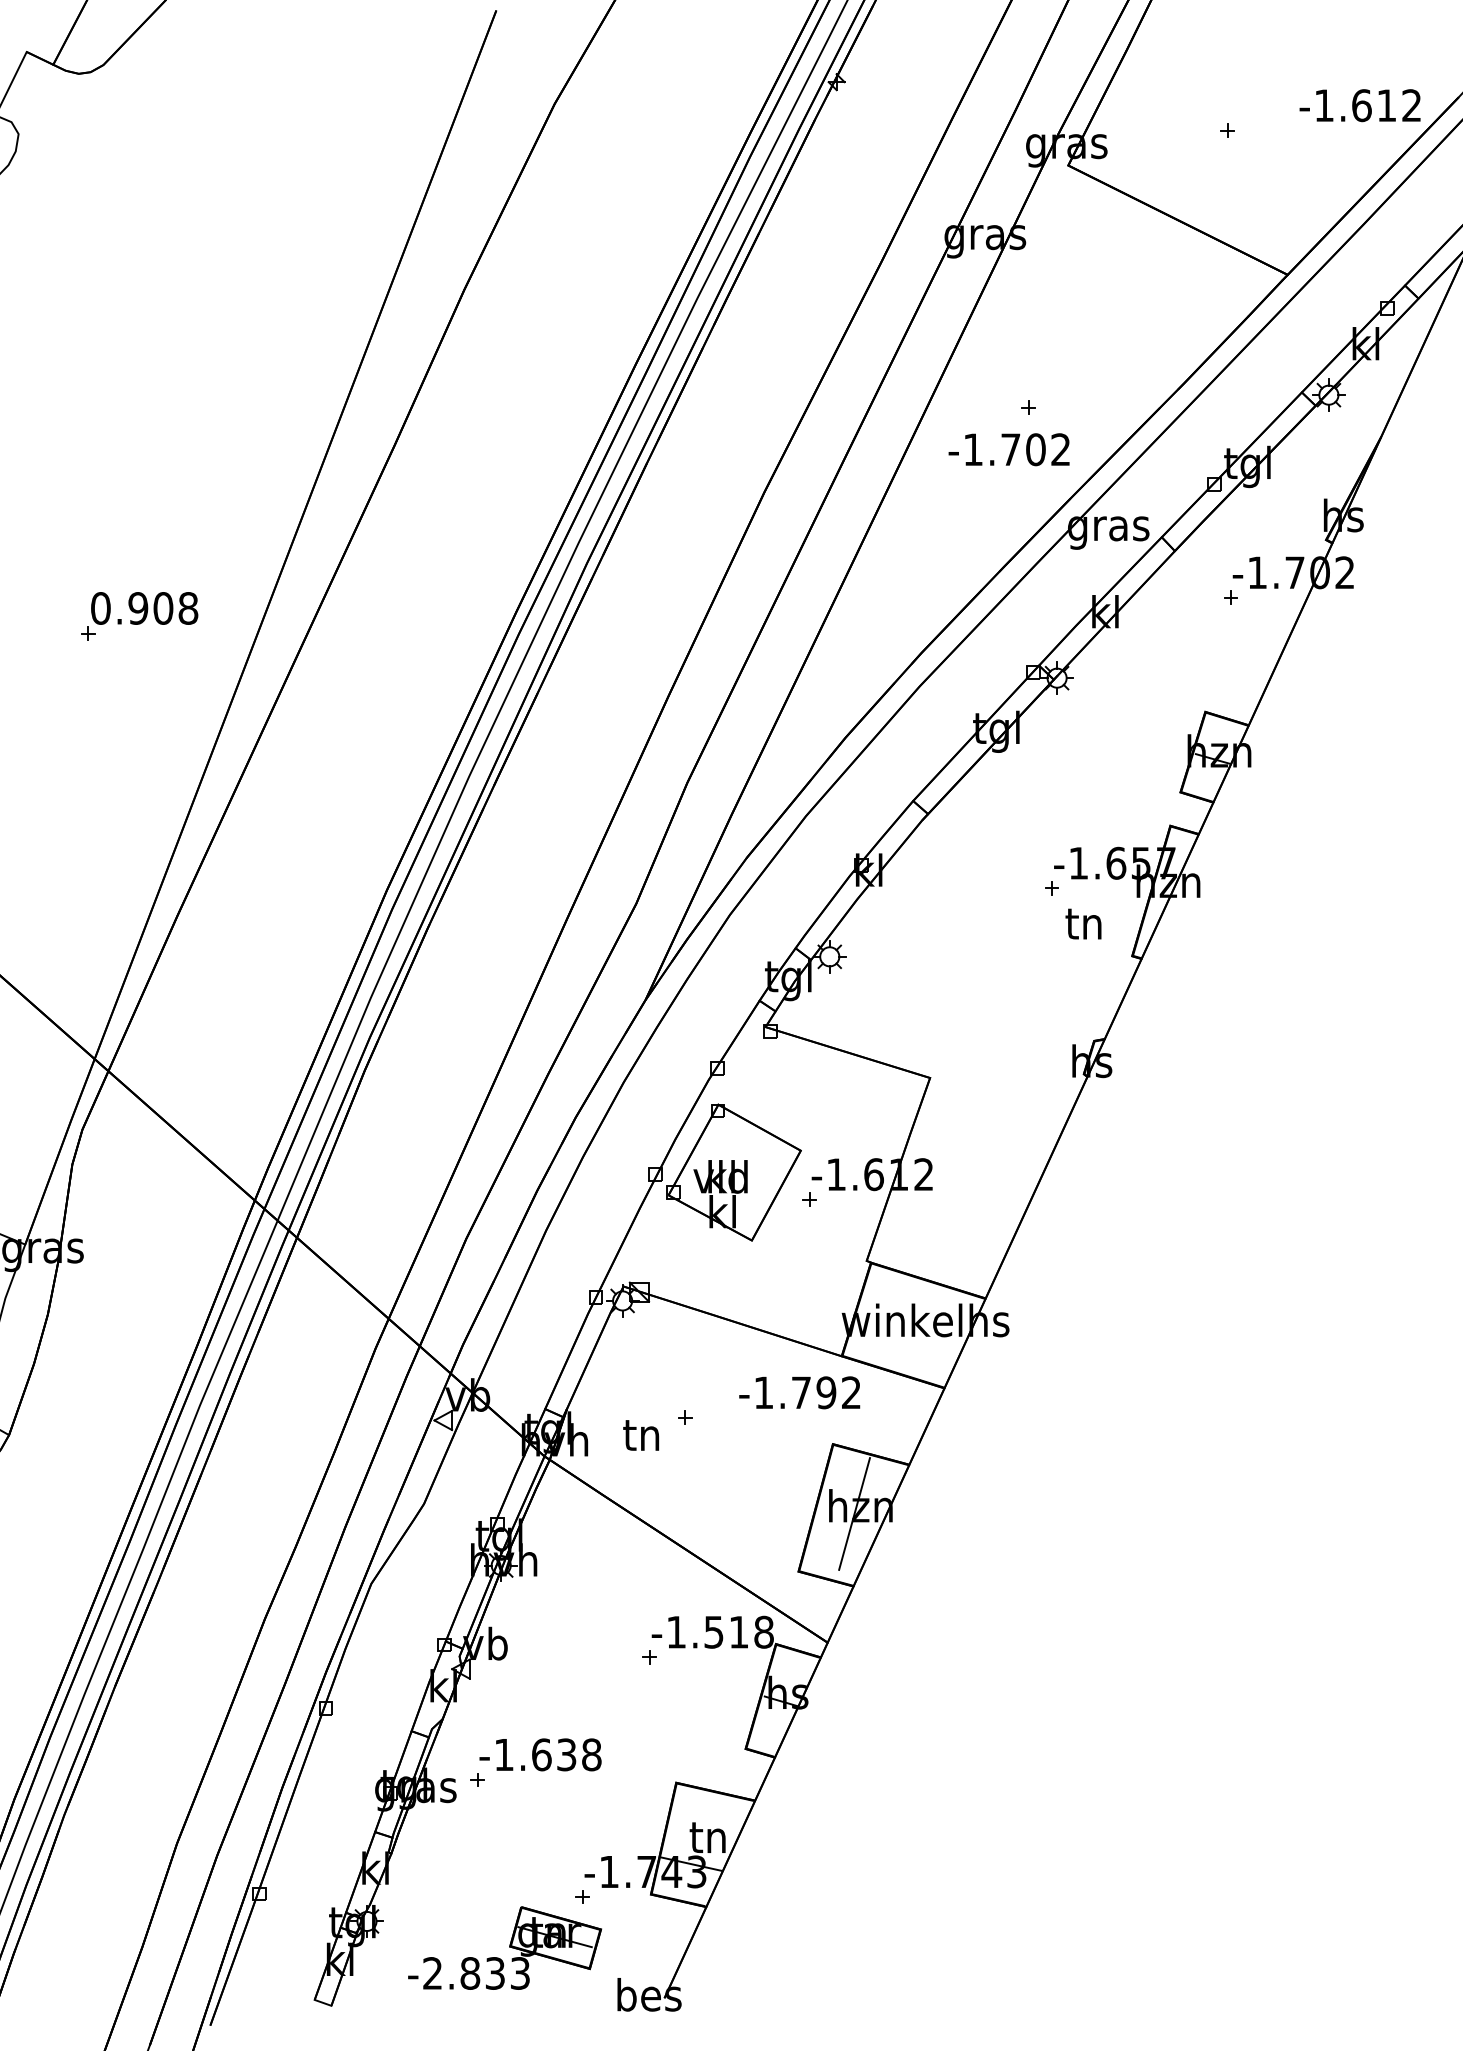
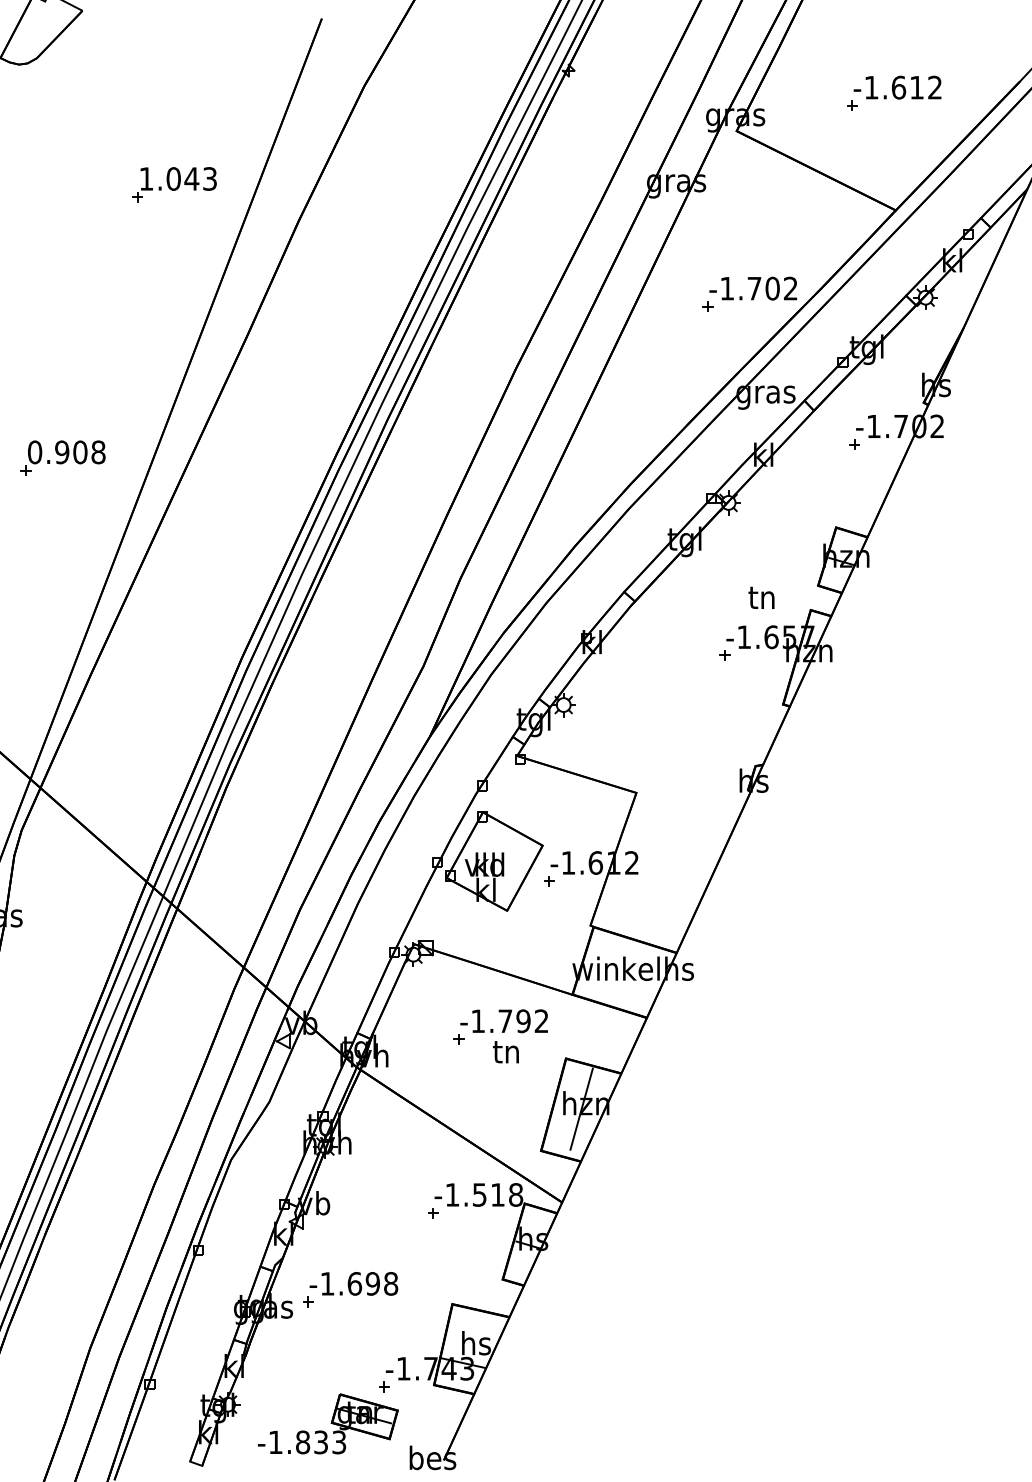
text: (1359, 105) -> (897, 87), moved
part: (293, 239) -> (174, 184), added
text: (1008, 449) -> (752, 288), moved
text: (1083, 923) -> (761, 597), moved
text: (799, 1392) -> (504, 1021), moved
text: (641, 1435) -> (506, 1052), moved
text: (566, 1754) -> (372, 1283), -1.638 -> -1.698
text: (709, 1836) -> (476, 1343), tn -> hs
text: (432, 1973) -> (275, 1442), -2.833 -> -1.833

